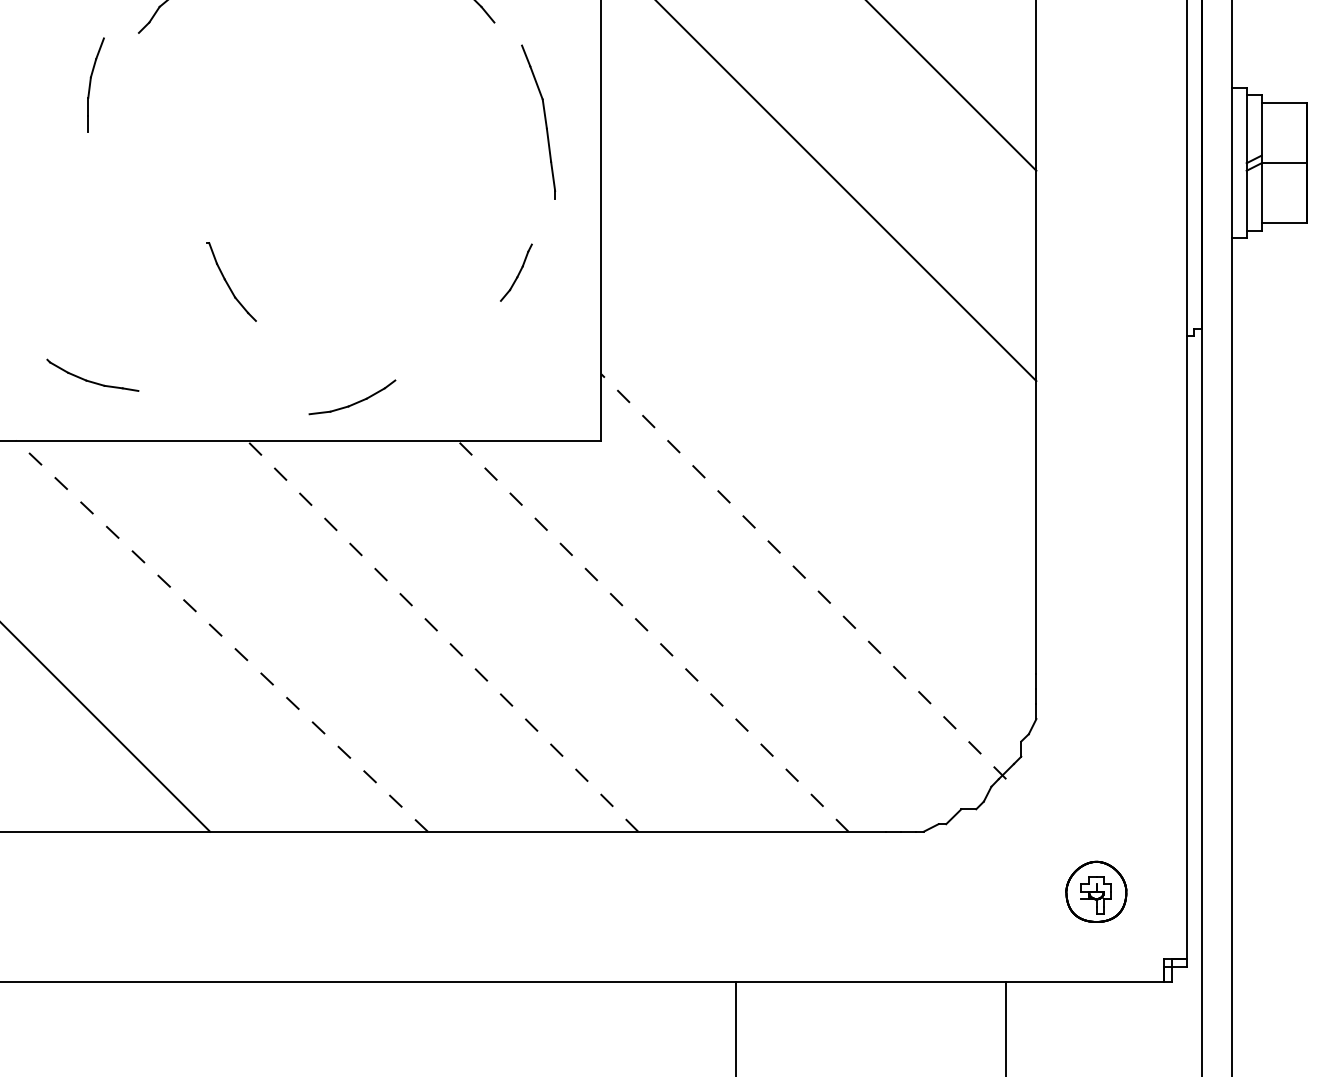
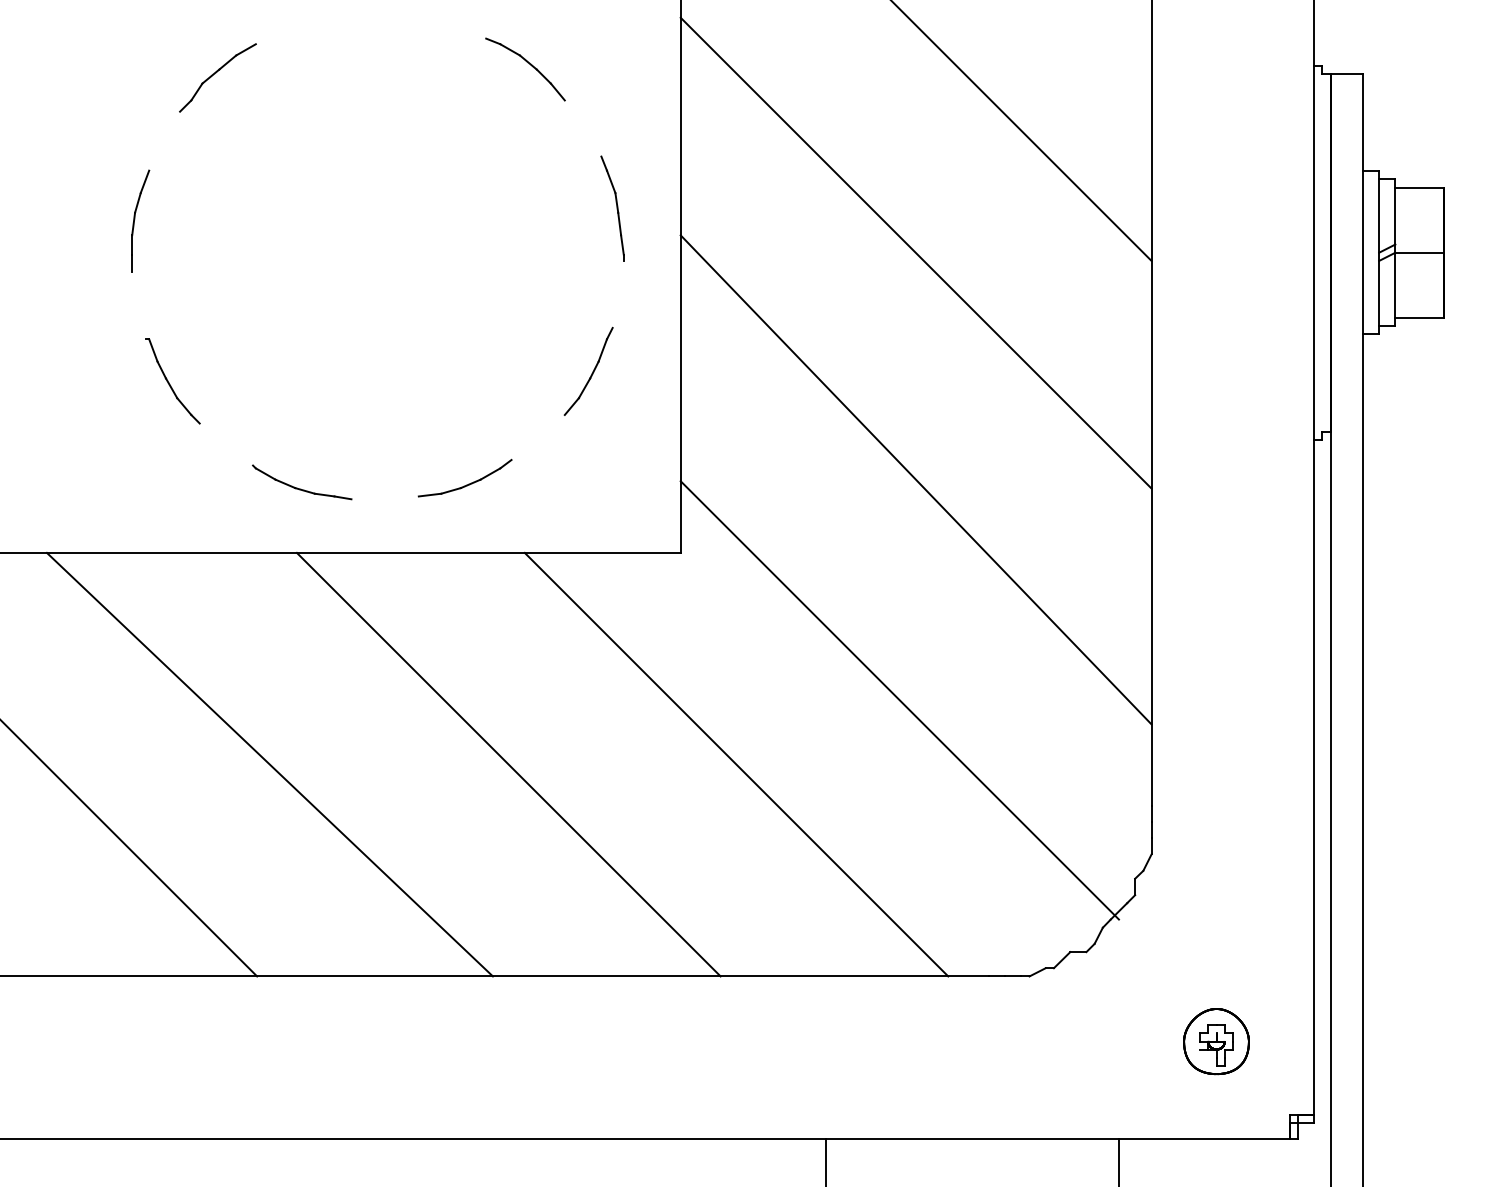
part: (95, 84) -> (140, 220), moved
part: (538, 122) -> (612, 208), size x0.62
part: (516, 272) -> (588, 370), size x1.43
part: (230, 282) -> (172, 381), moved
line: (818, 372) -> (915, 479), added
part: (92, 381) -> (301, 488), moved
part: (355, 402) -> (468, 483), moved
line: (803, 576) -> (899, 700), dashed -> solid
line: (221, 635) -> (269, 764), dashed -> solid
line: (442, 635) -> (508, 764), dashed -> solid
line: (652, 635) -> (736, 764), dashed -> solid

